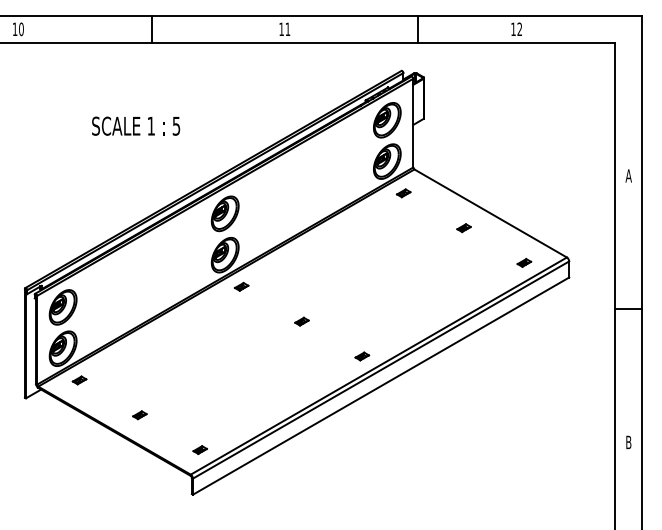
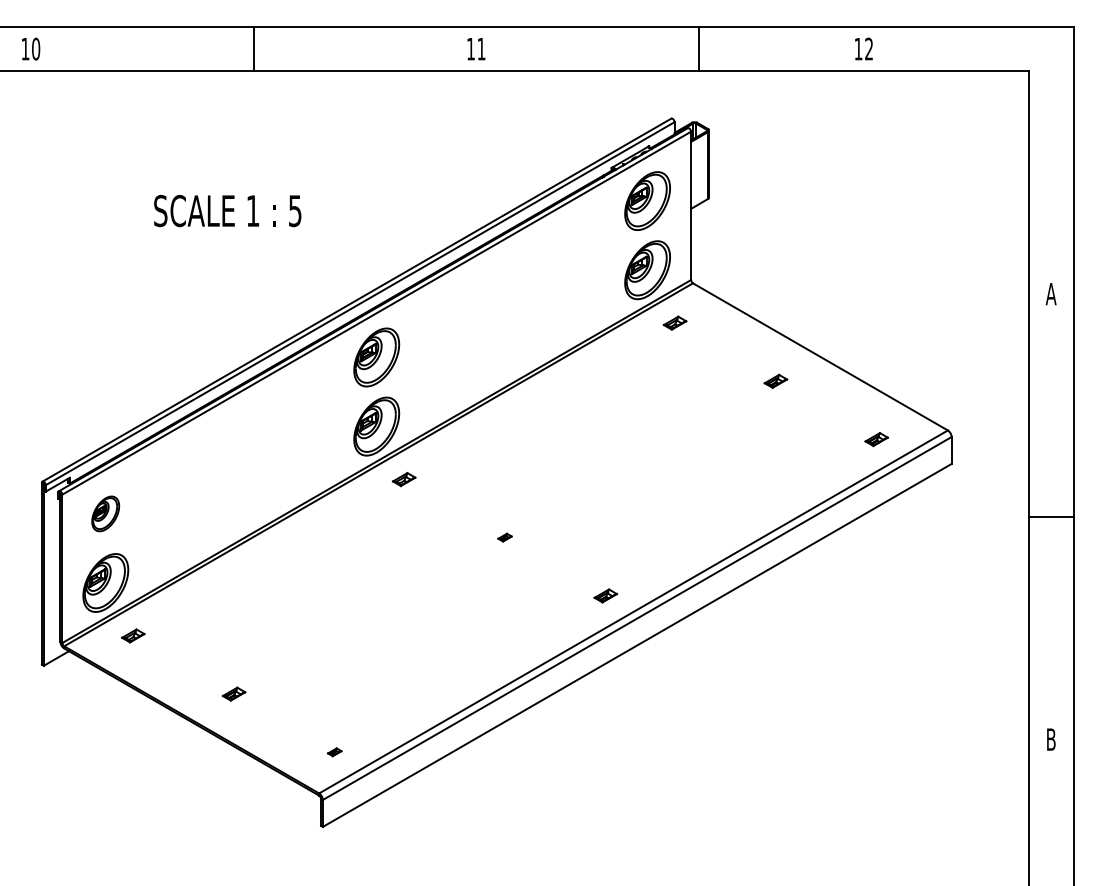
part: (62, 307) -> (104, 514), size x0.6
part: (301, 321) -> (504, 537), size x0.6
part: (199, 449) -> (333, 751), size x0.6

